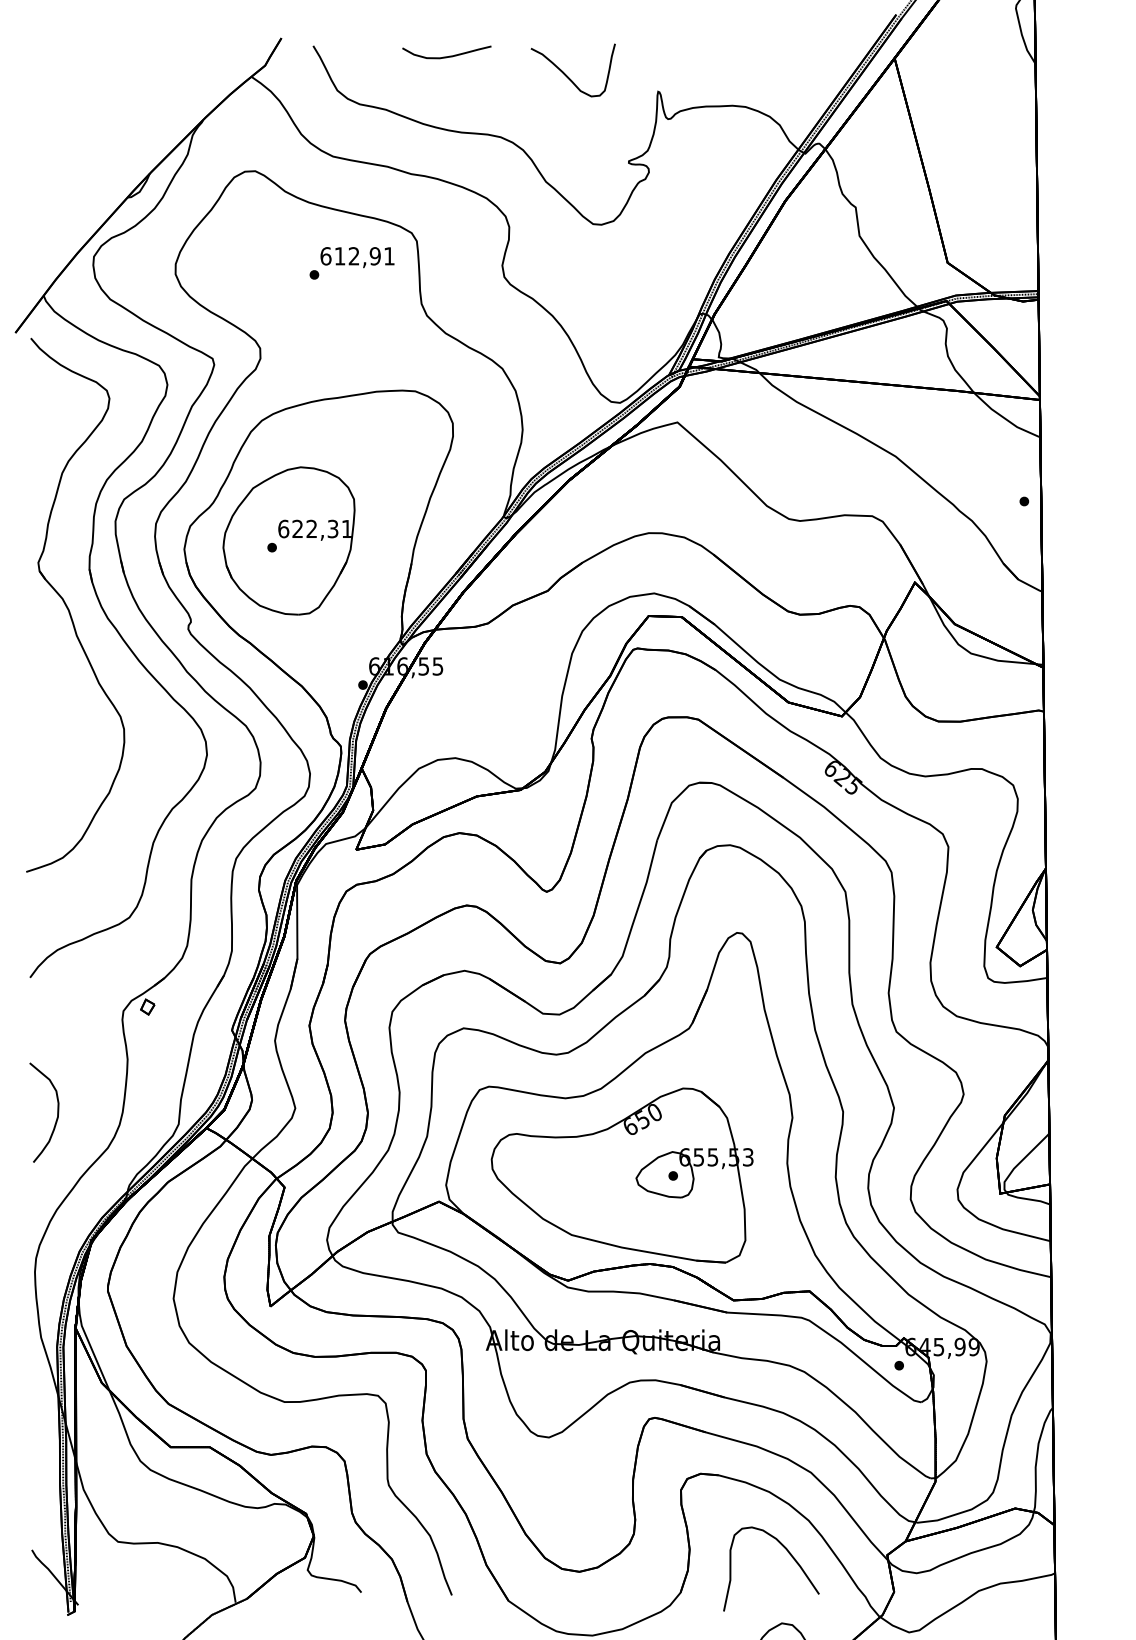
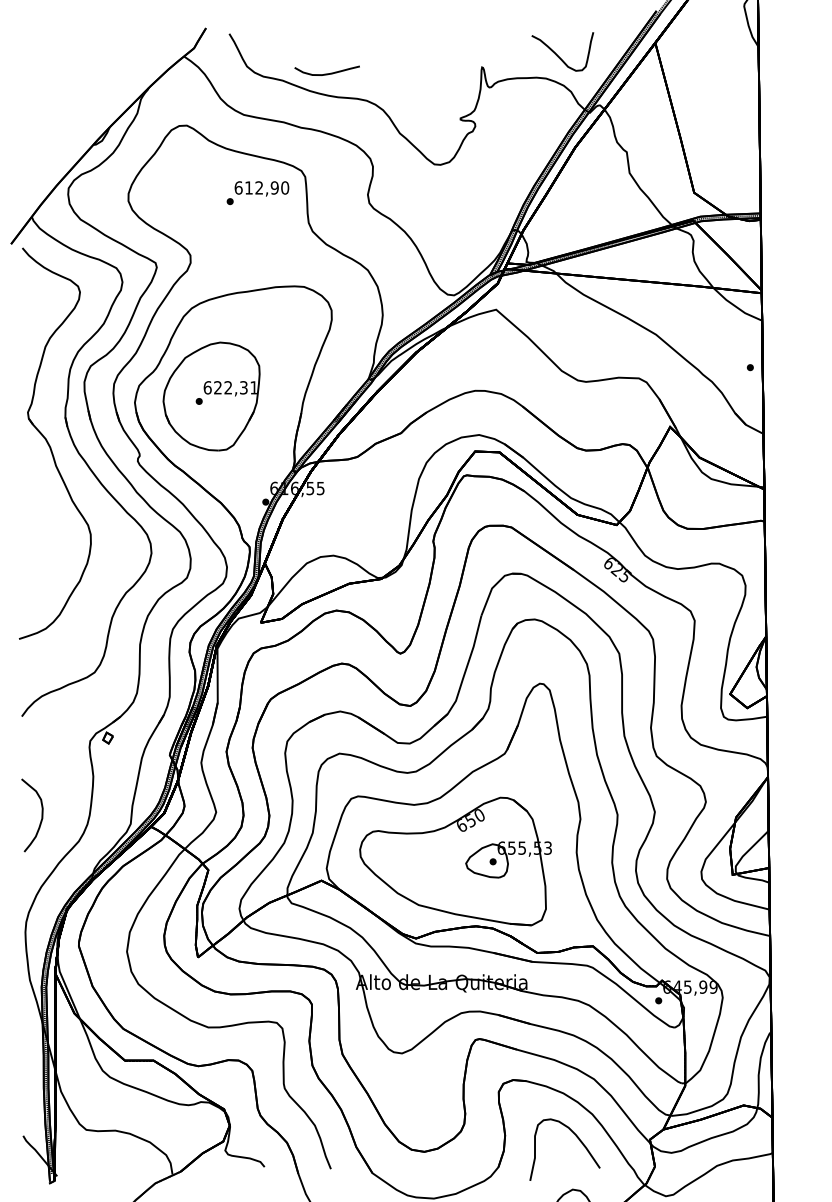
curve: (446, 56) -> (326, 73), moved
curve: (567, 75) -> (558, 55), moved
text: (389, 256) -> (285, 188), 612,91 -> 612,90

